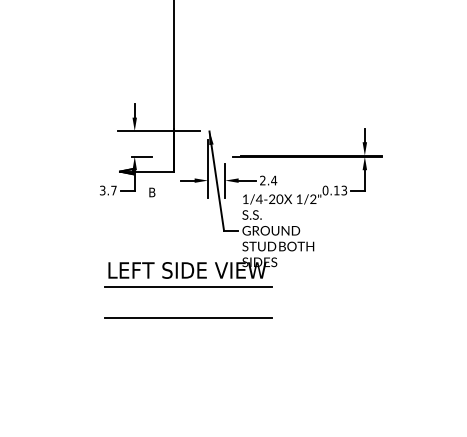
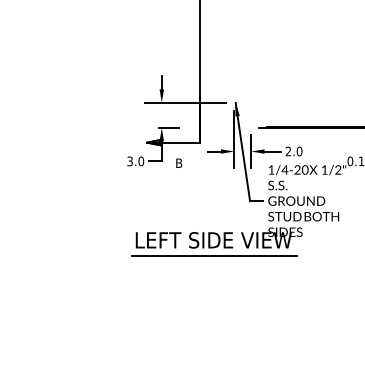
text: (274, 180) -> (299, 151), 2.4 -> 2.0
text: (113, 190) -> (140, 161), 3.7 -> 3.0
line: (188, 317) -> (214, 286), removed

